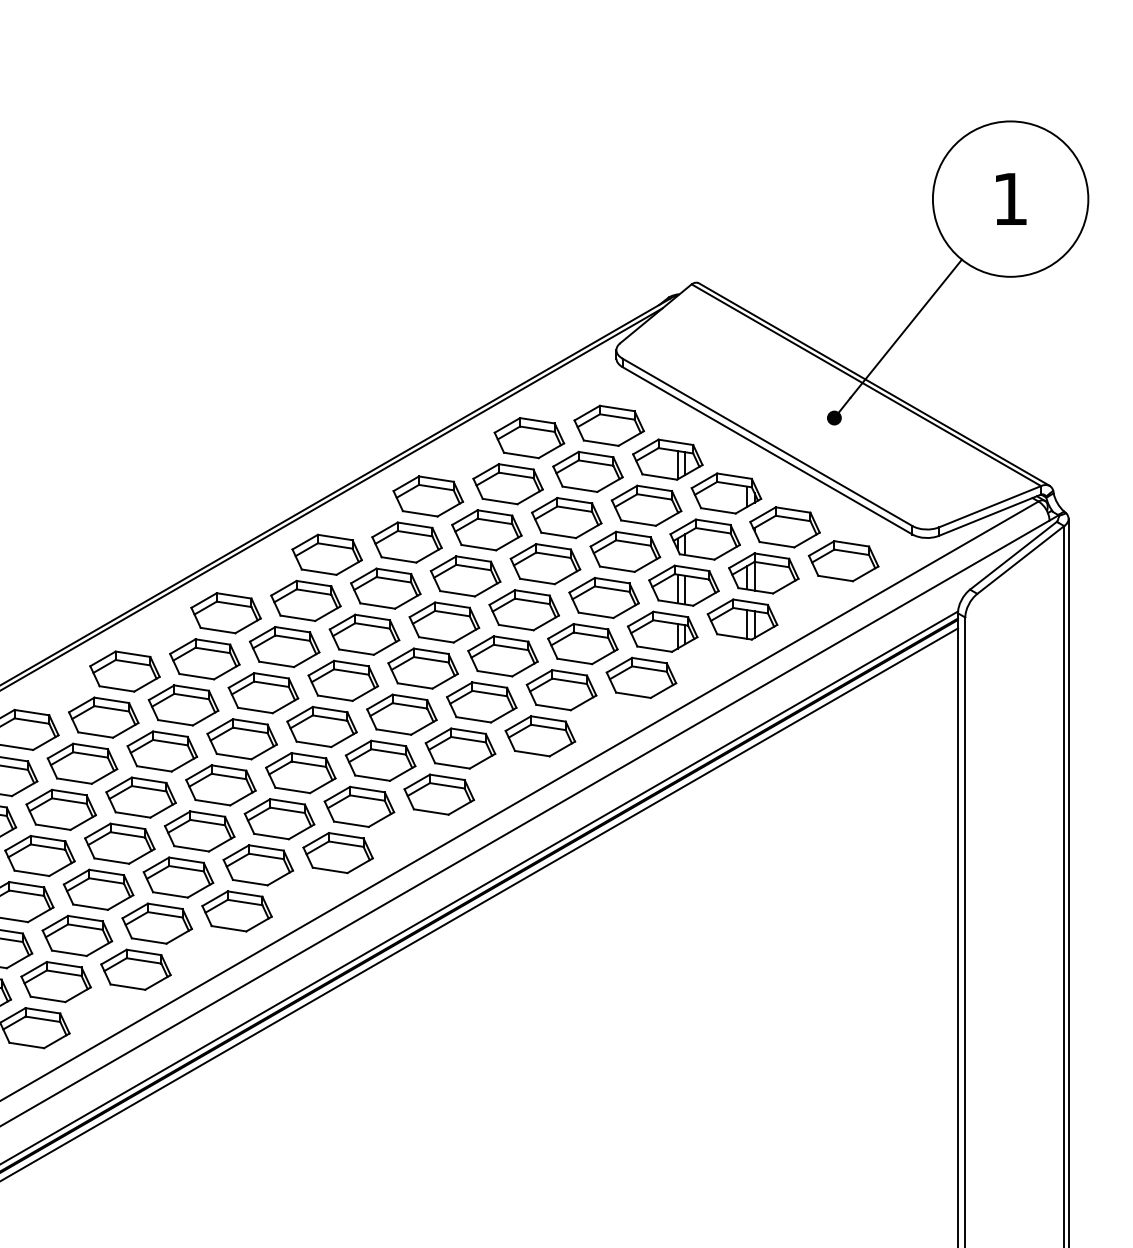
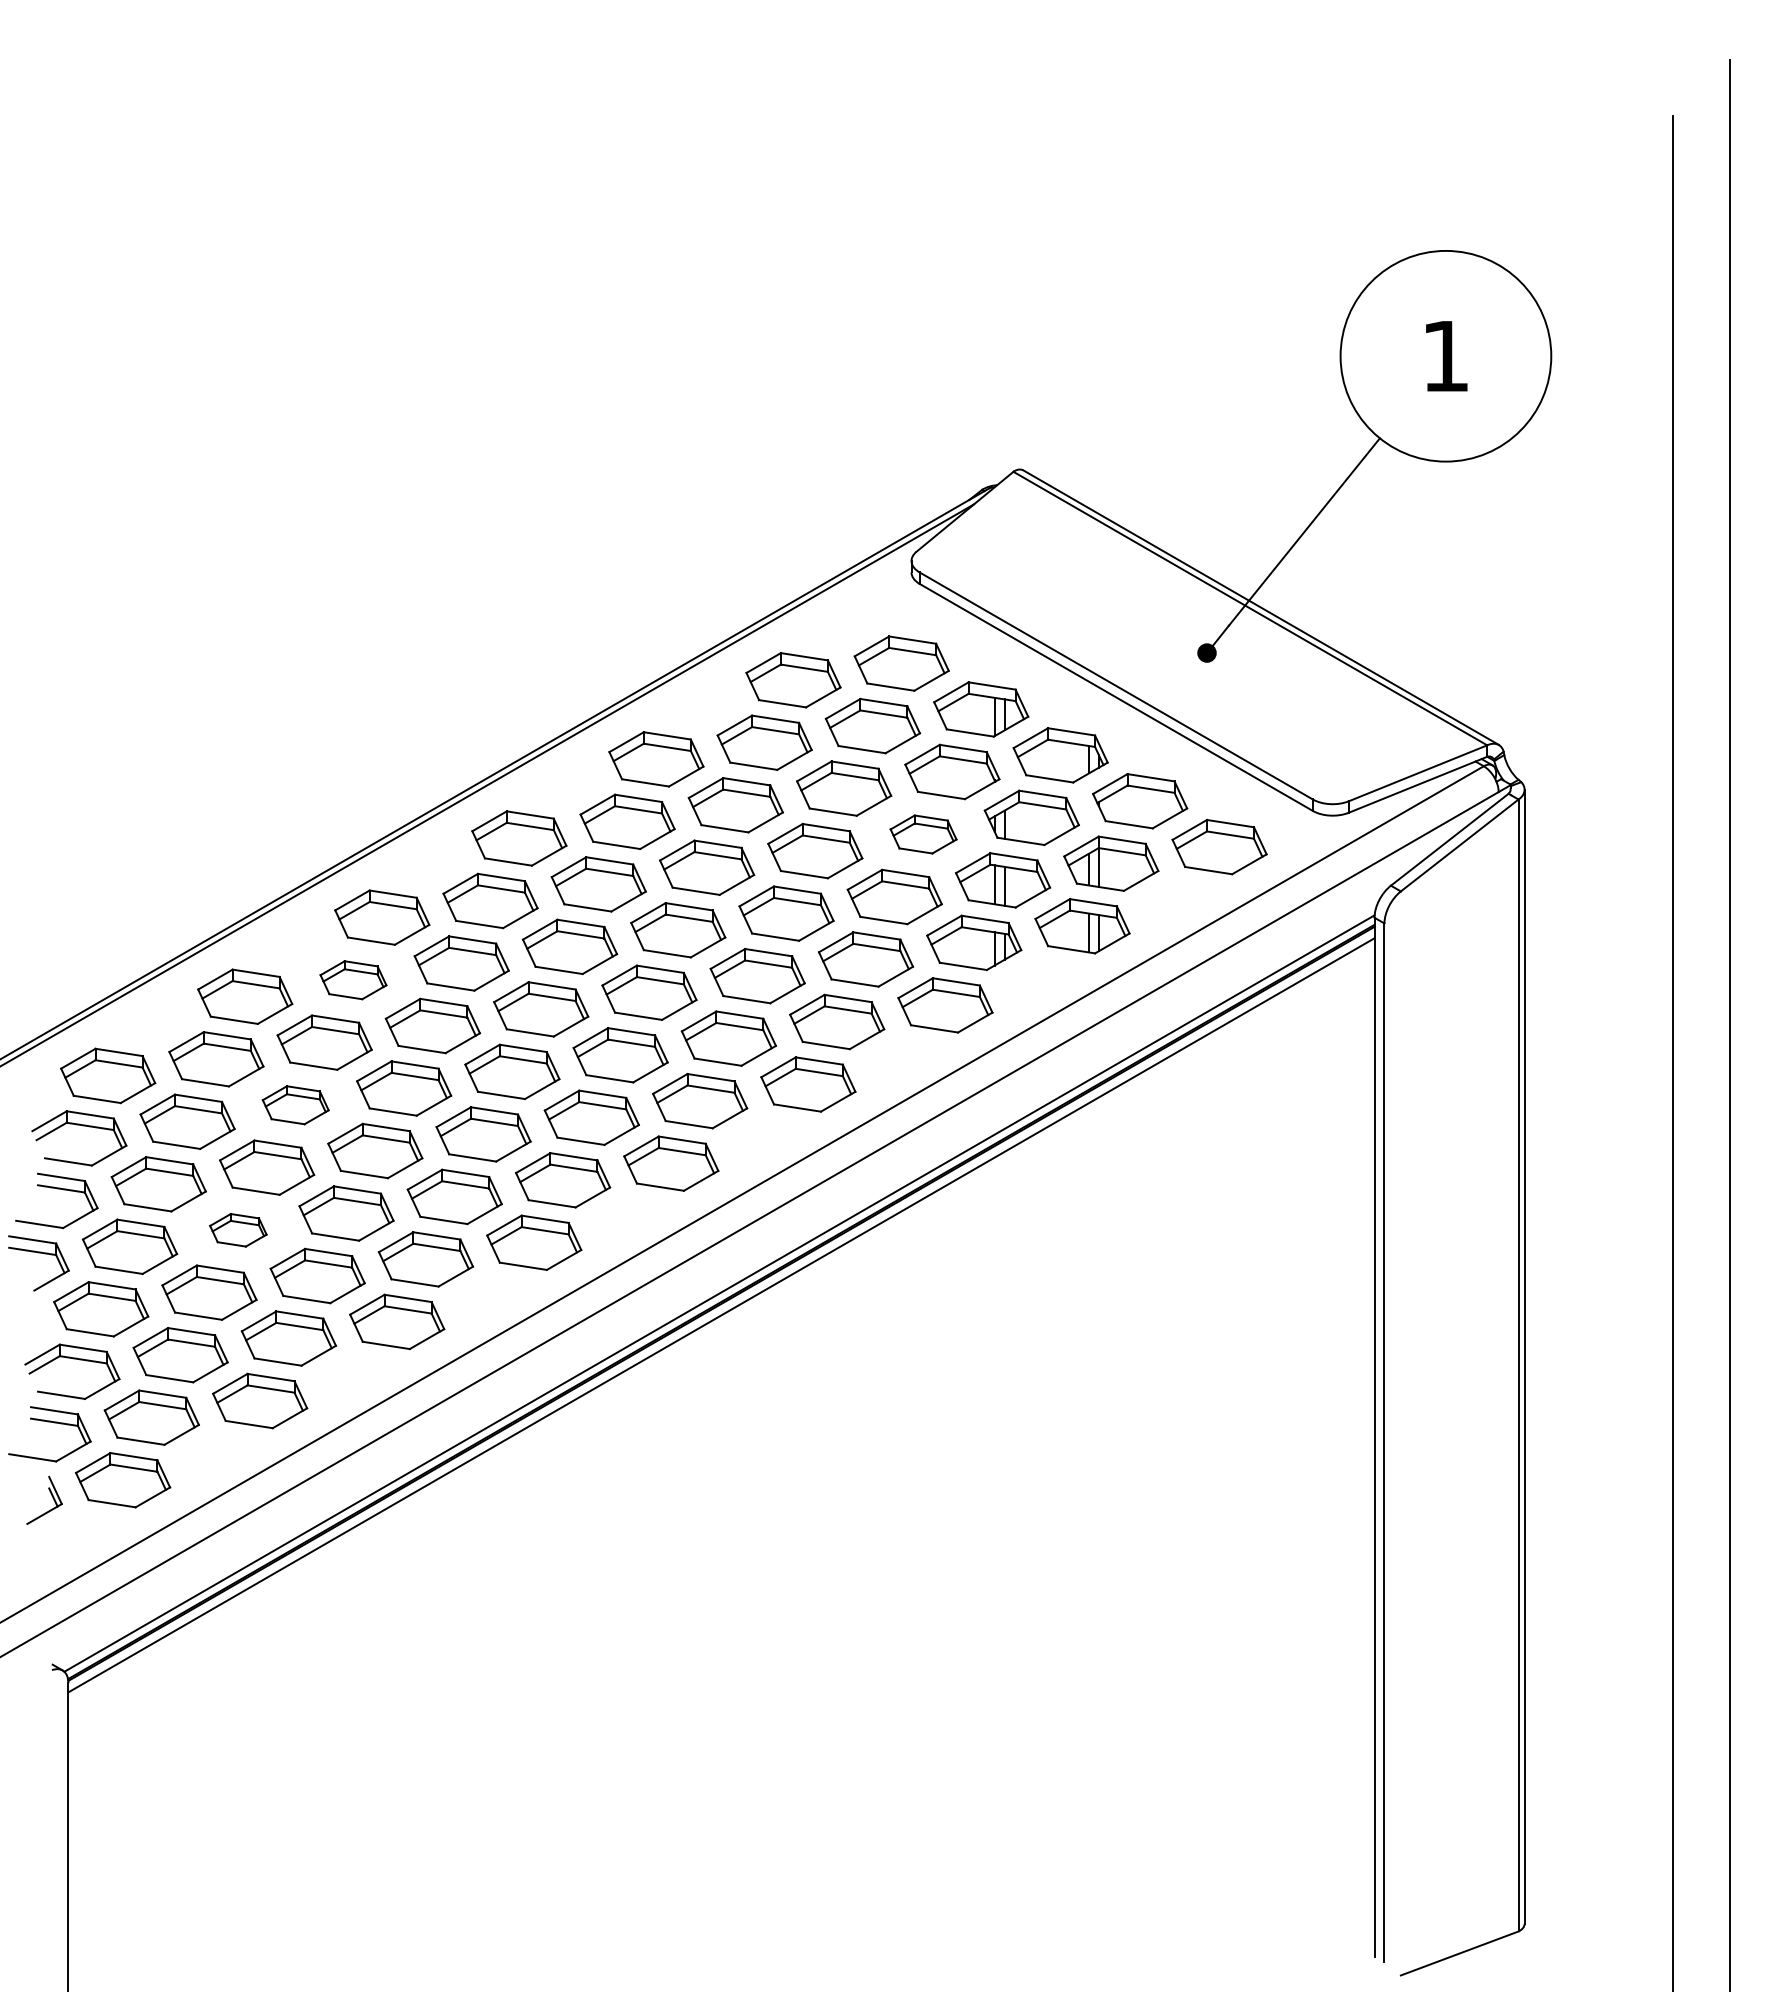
part: (625, 551) -> (923, 834), size x0.7
part: (204, 659) -> (353, 980), size x0.7
part: (162, 751) -> (295, 1105), size x0.7
part: (120, 843) -> (238, 1230), size x0.6

